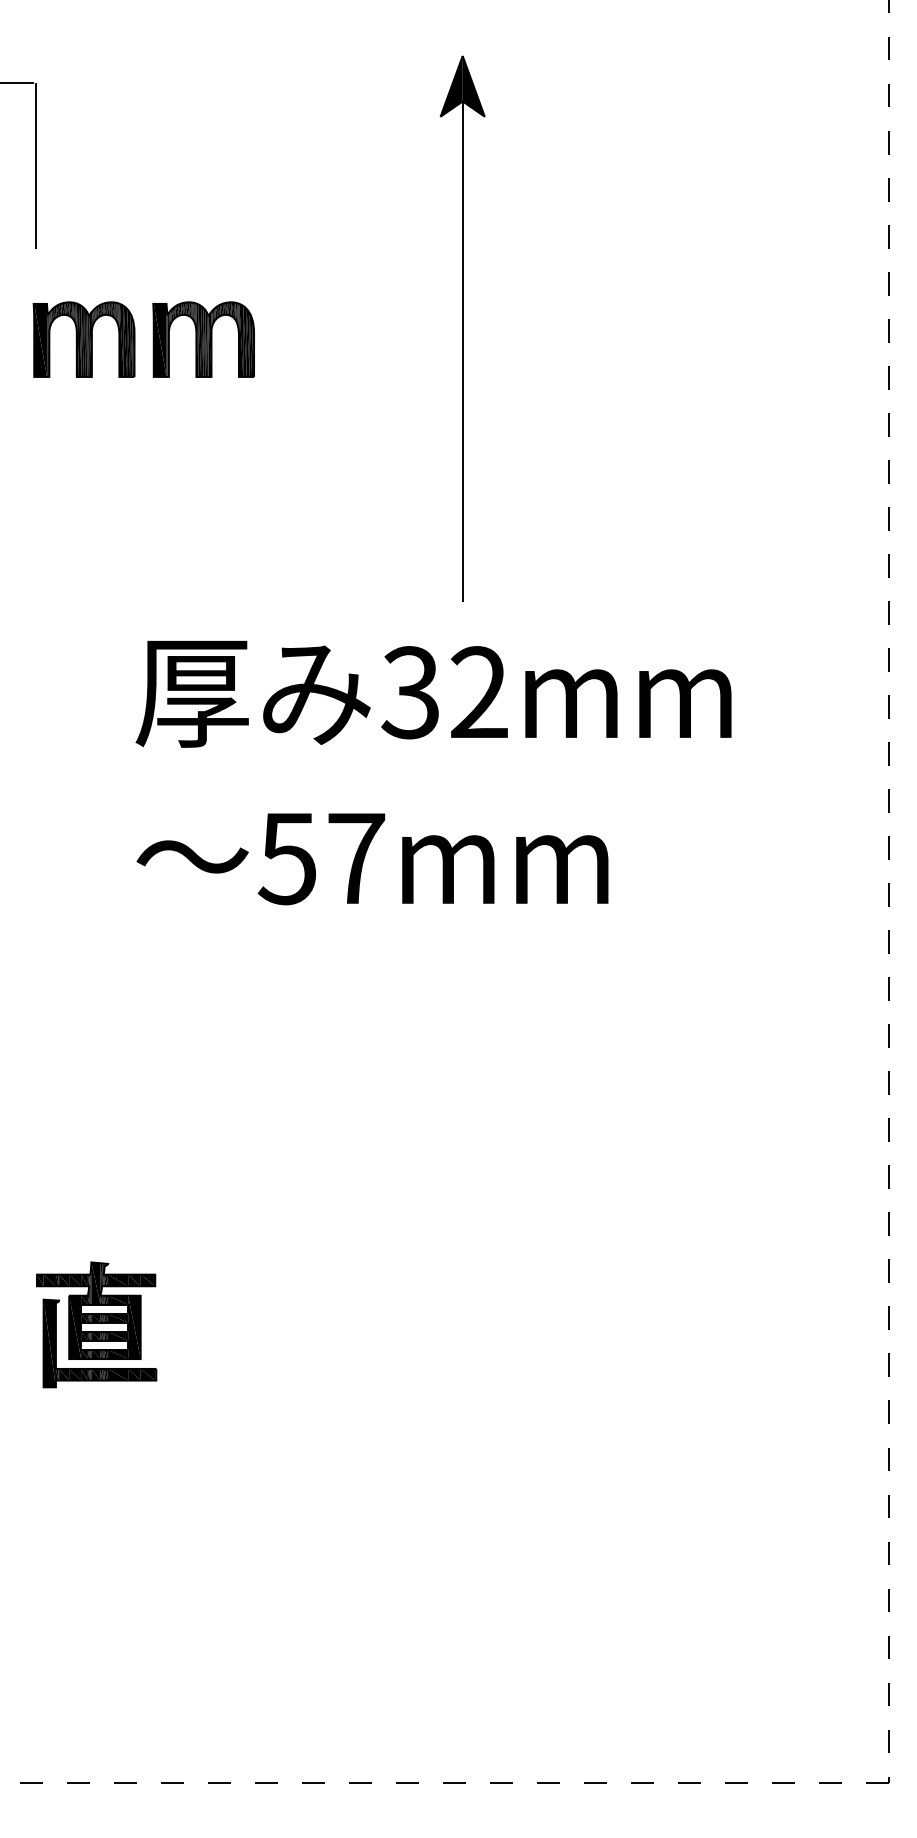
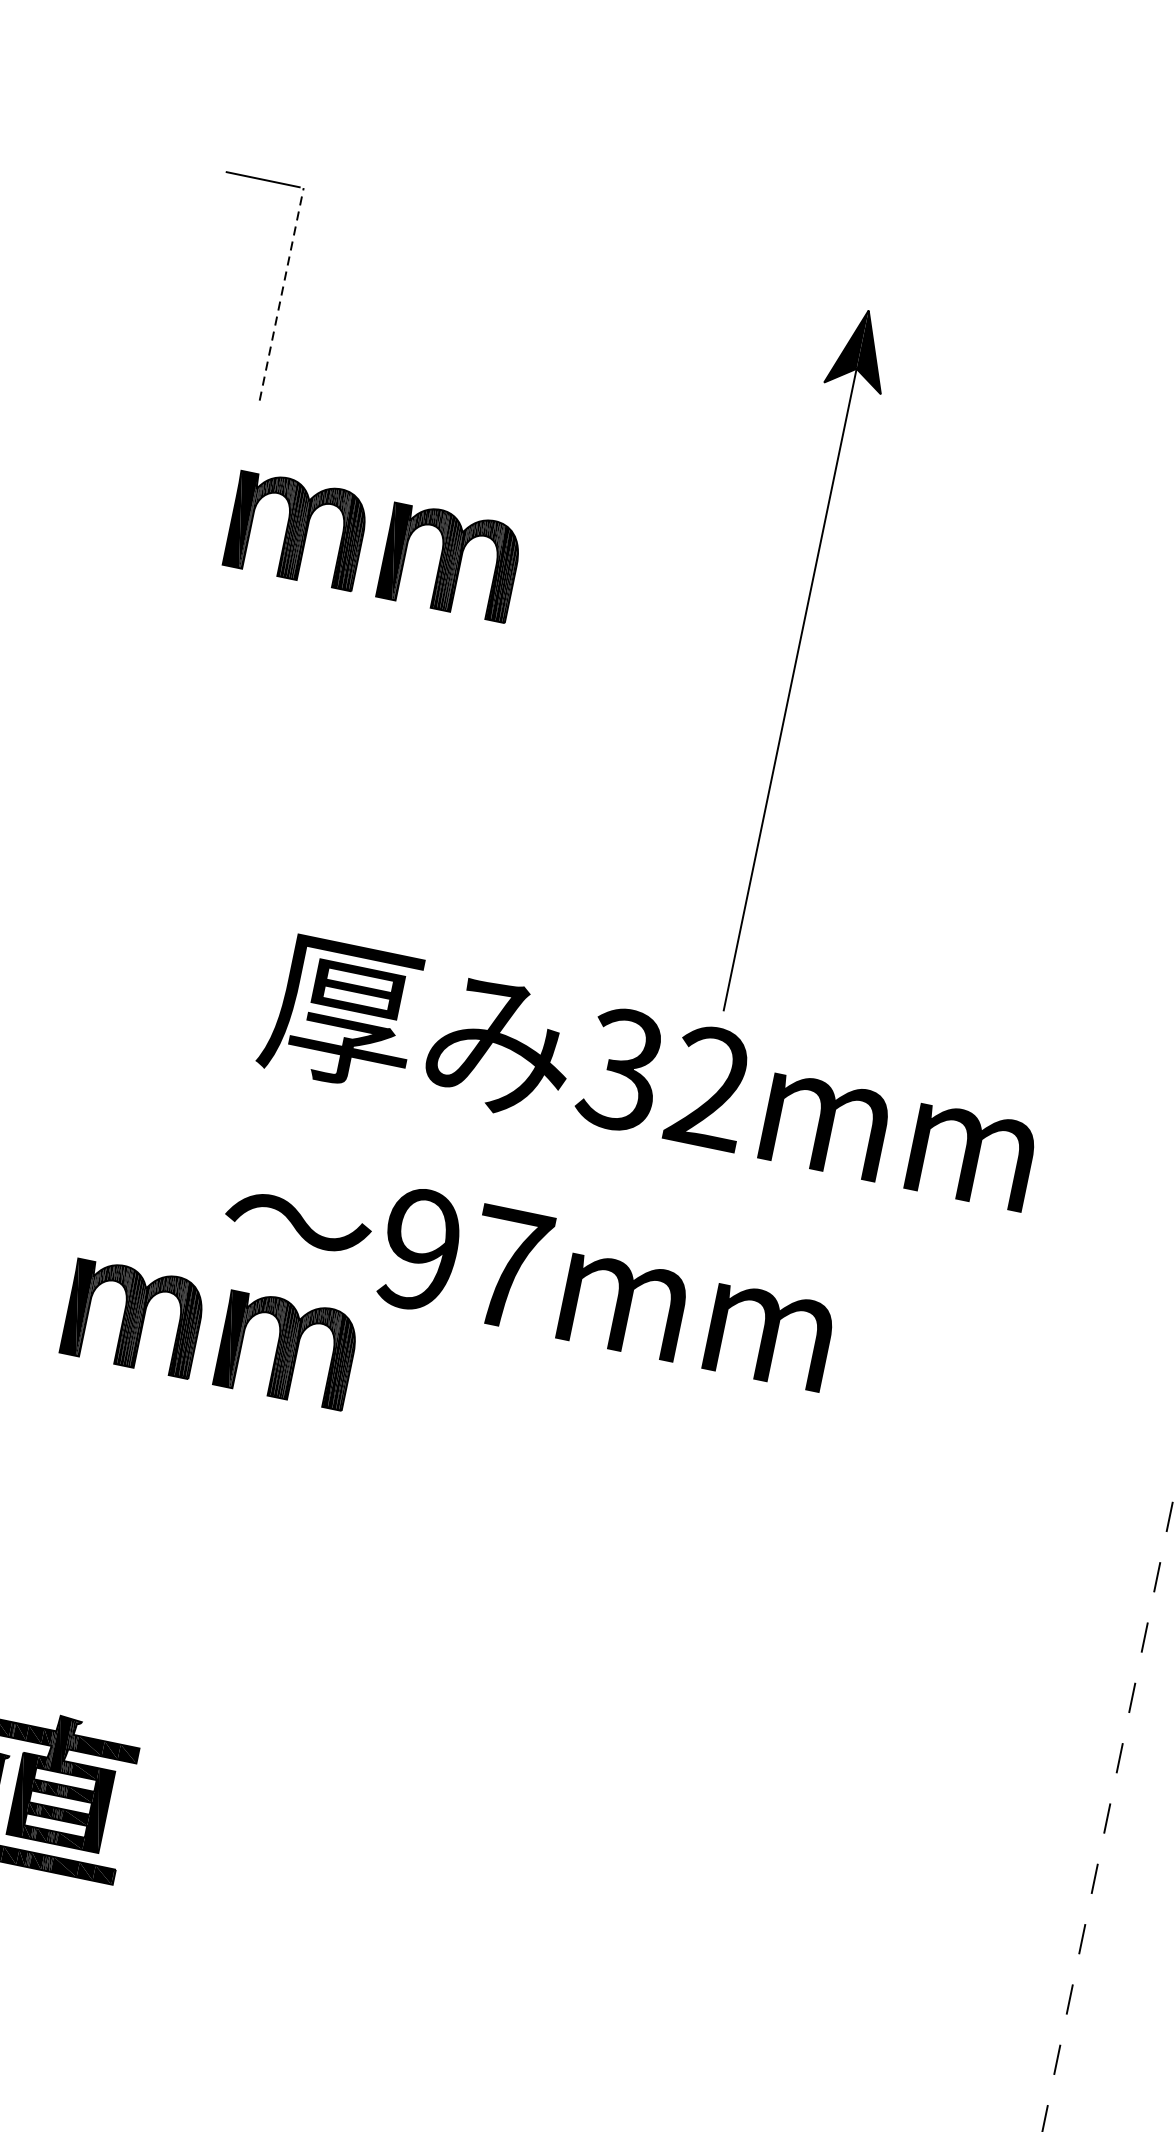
line: (36, 165) -> (281, 293), solid -> dashed
part: (462, 328) -> (796, 660), moved
text: (286, 858) -> (418, 1249), 57mm -> 97mm
part: (135, 953) -> (199, 1331), added

